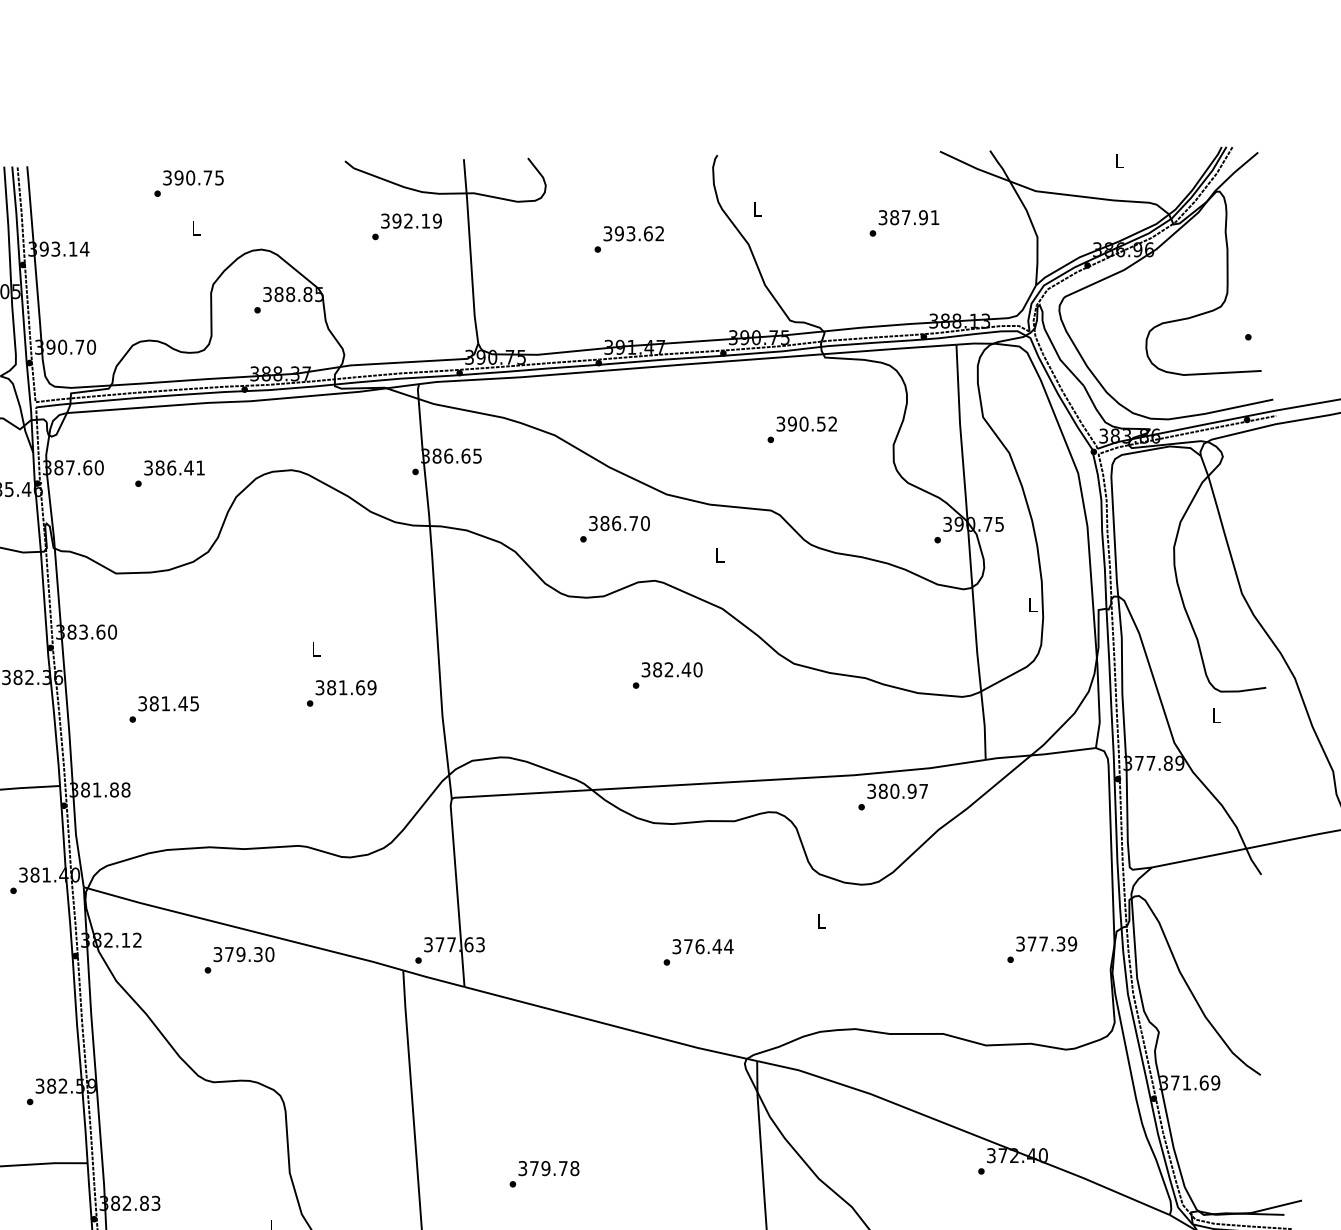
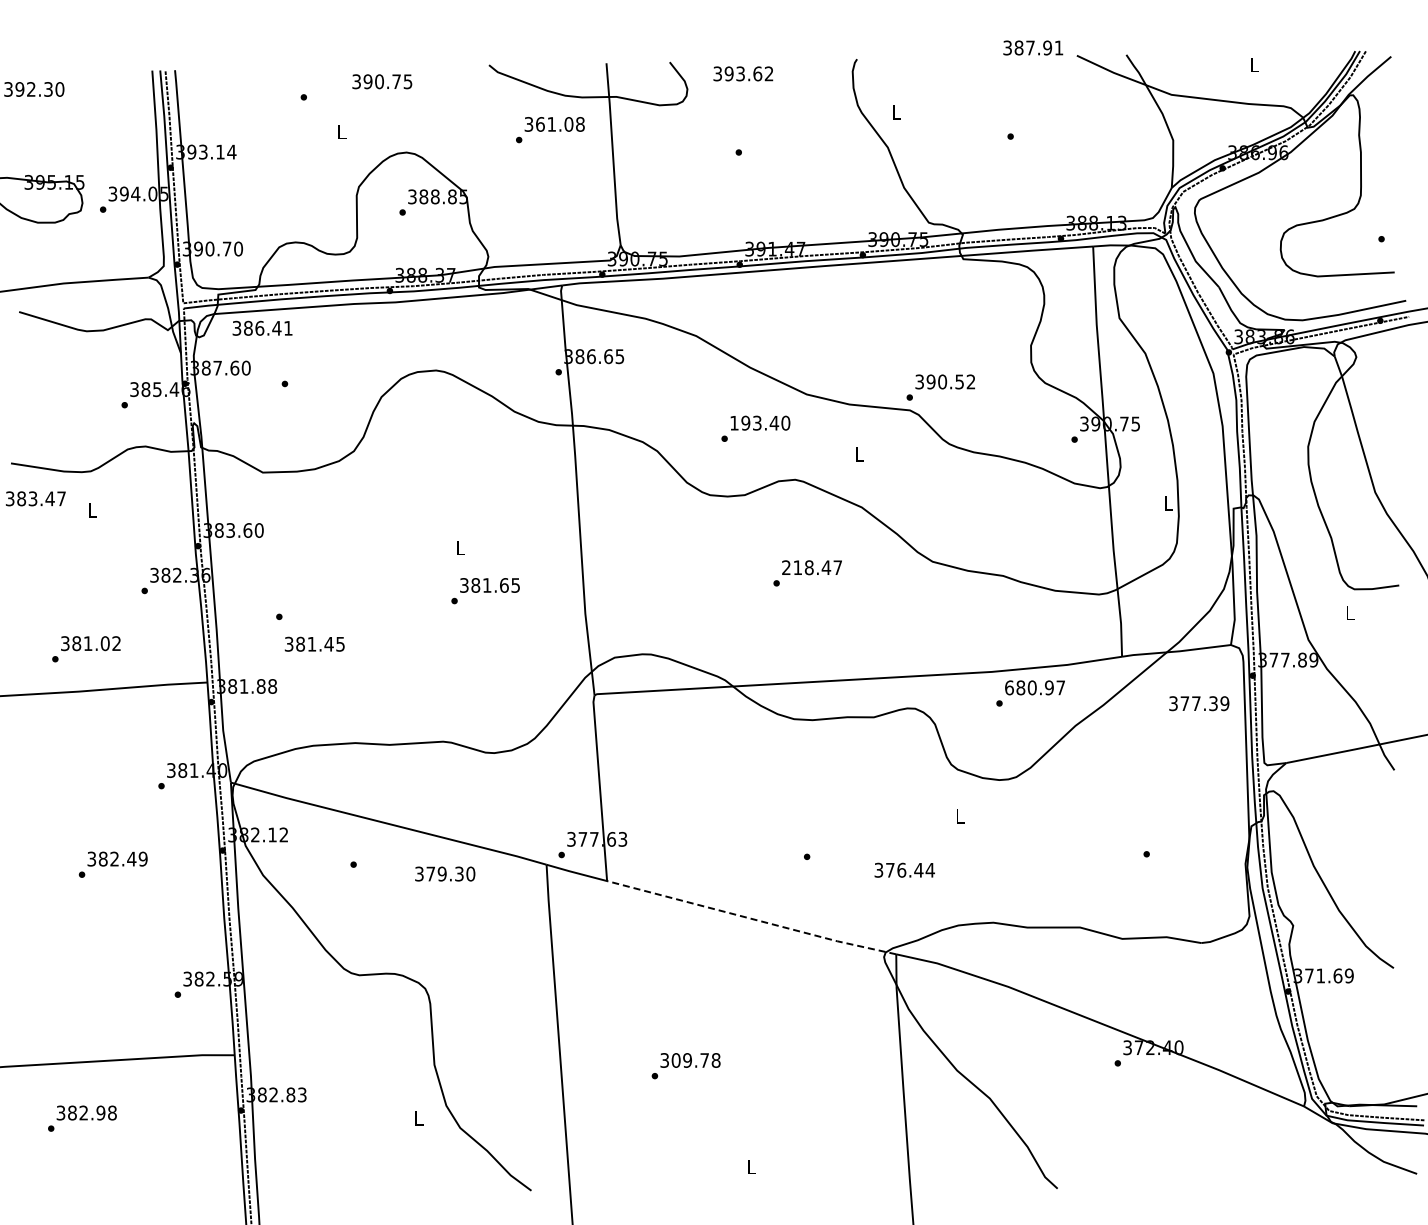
text: (193, 177) -> (382, 81), moved
text: (909, 217) -> (1033, 47), moved
text: (416, 221) -> (559, 124), 392.19 -> 361.08
text: (633, 233) -> (743, 73), moved
text: (801, 429) -> (940, 387), moved
text: (174, 467) -> (262, 327), moved
text: (613, 522) -> (754, 422), 386.70 -> 193.40
text: (672, 669) -> (812, 567), 382.40 -> 218.47
text: (371, 687) -> (515, 585), 381.69 -> 381.65
text: (168, 702) -> (314, 643), moved
text: (871, 791) -> (1009, 687), 380.97 -> 680.97
text: (1046, 943) -> (1199, 703), moved
text: (702, 945) -> (904, 869), moved
text: (244, 953) -> (445, 873), moved
line: (611, 1025) -> (752, 919), solid -> dashed
text: (533, 1168) -> (675, 1060), 379.78 -> 309.78

